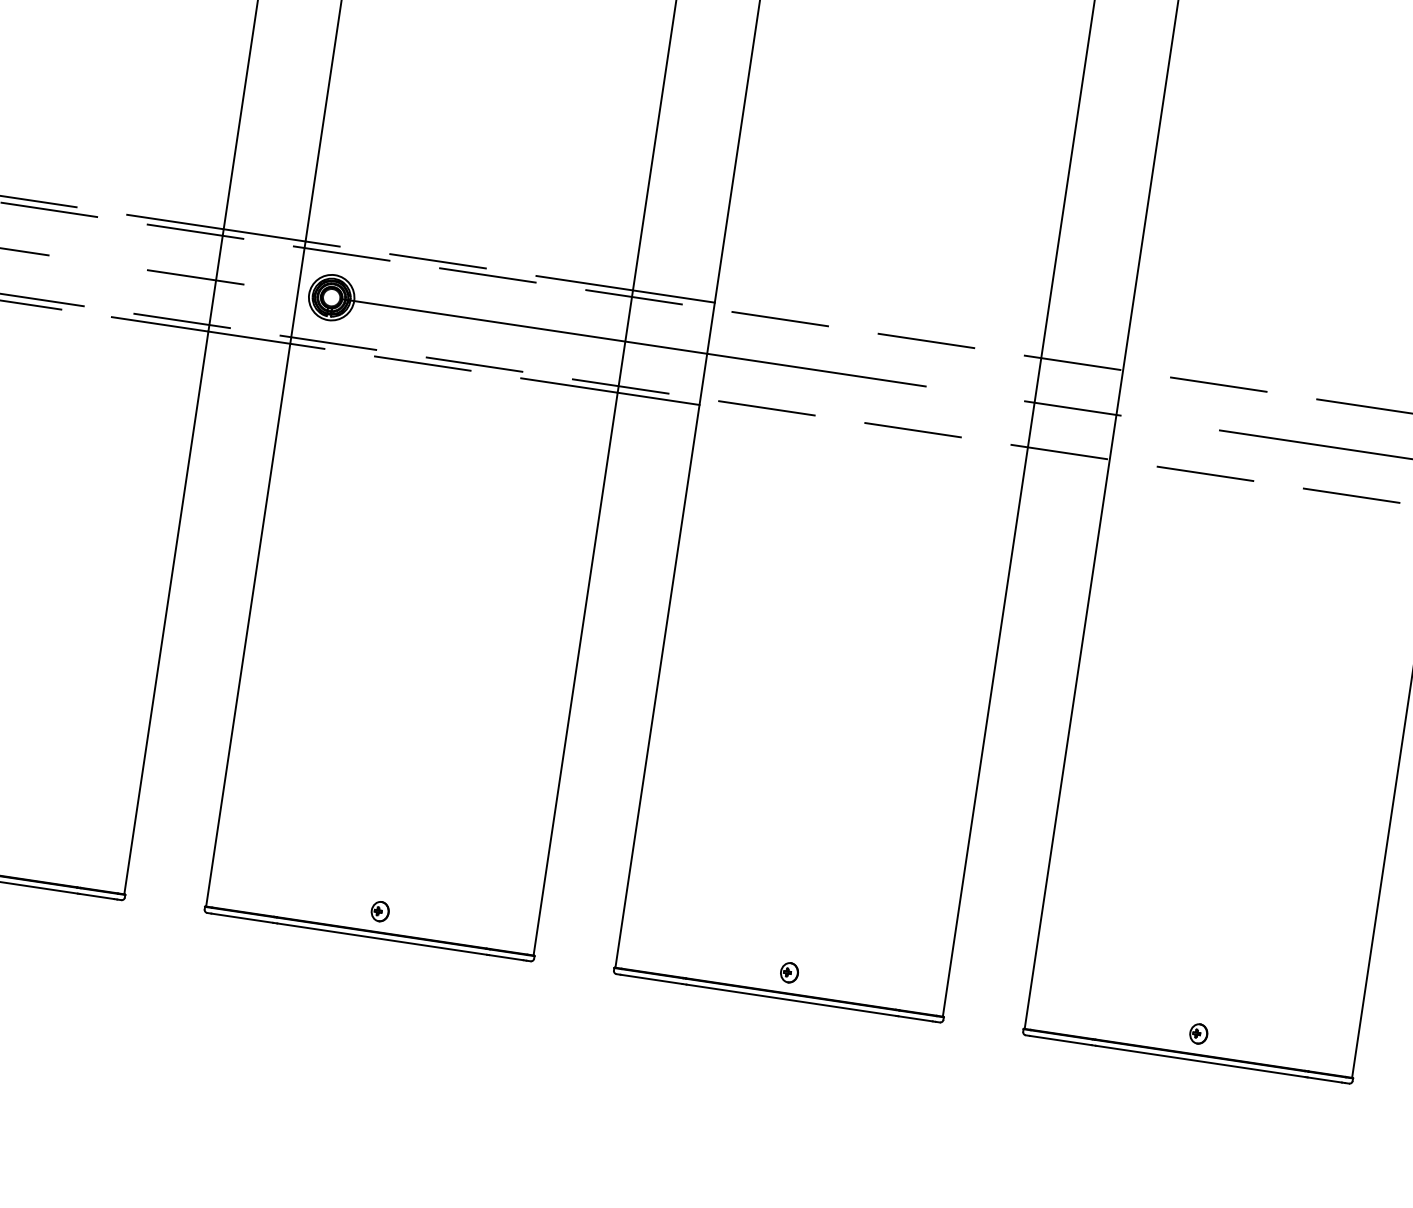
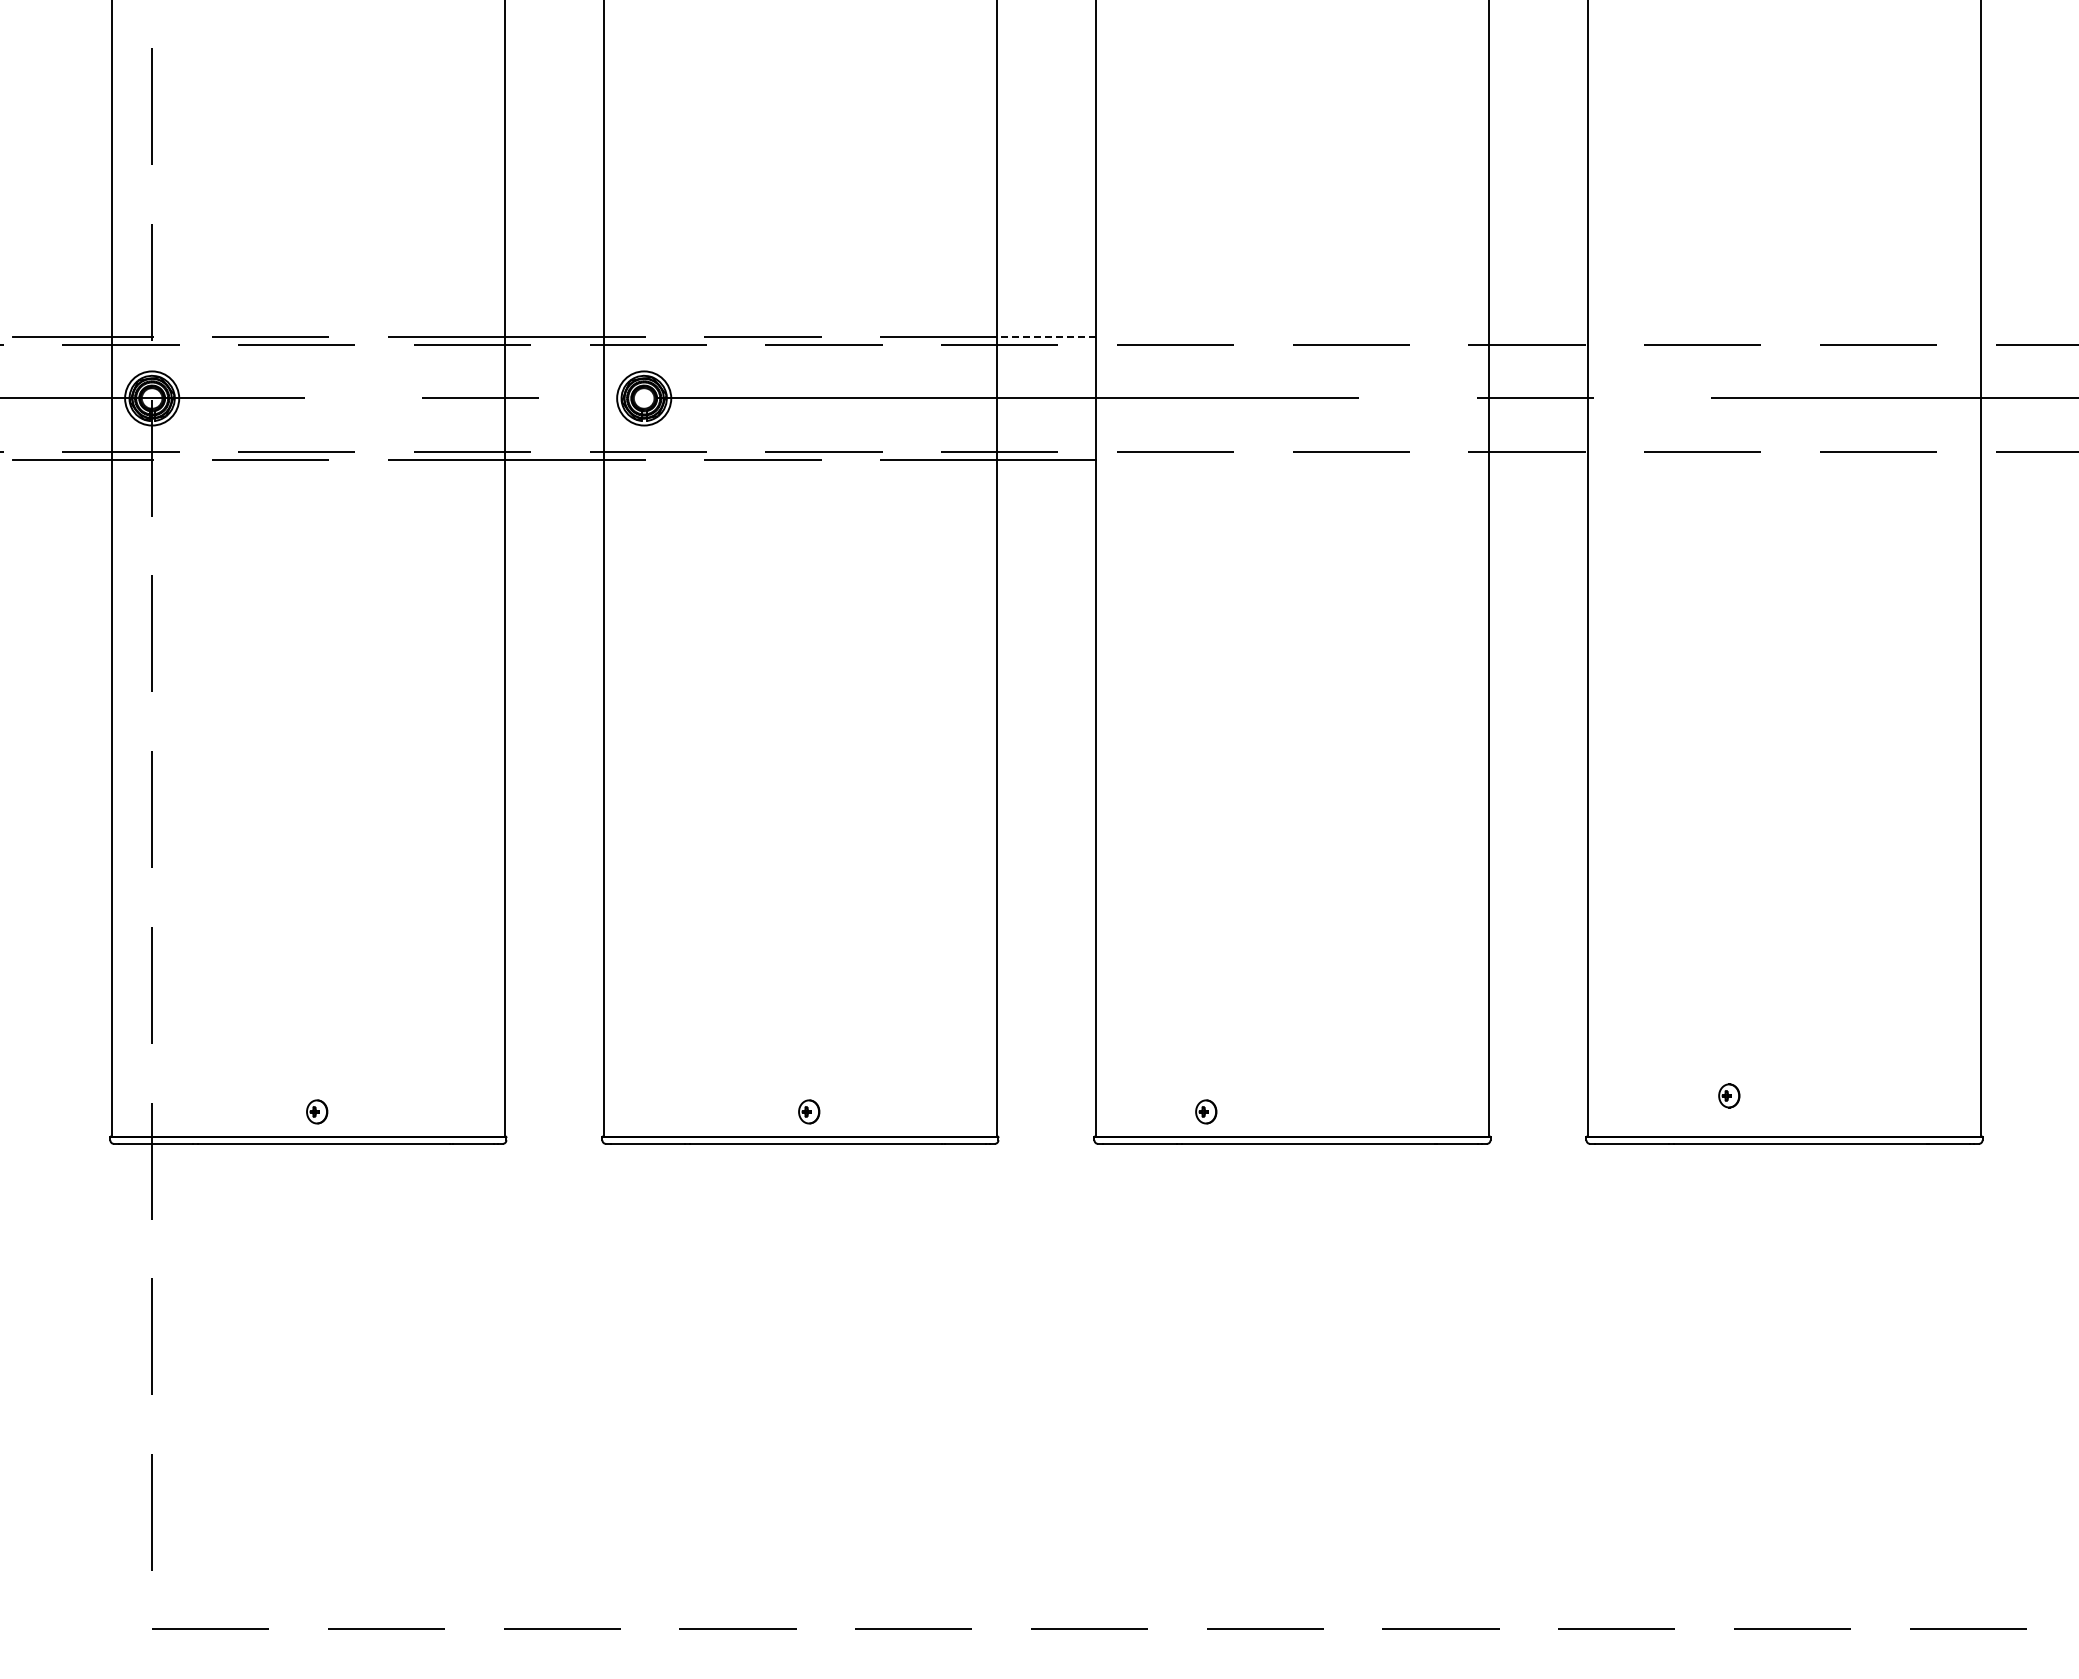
line: (673, 296) -> (1045, 336), solid -> dashed
part: (789, 972) -> (1206, 1111), moved
part: (1199, 1033) -> (1729, 1095), moved

